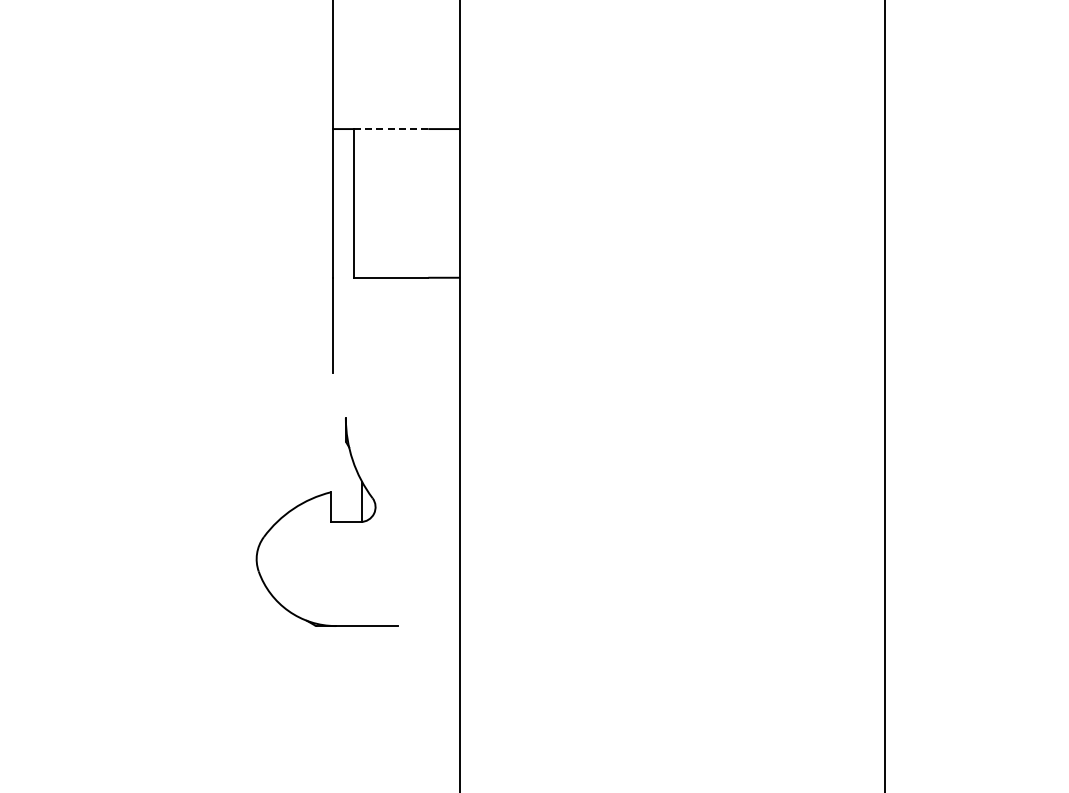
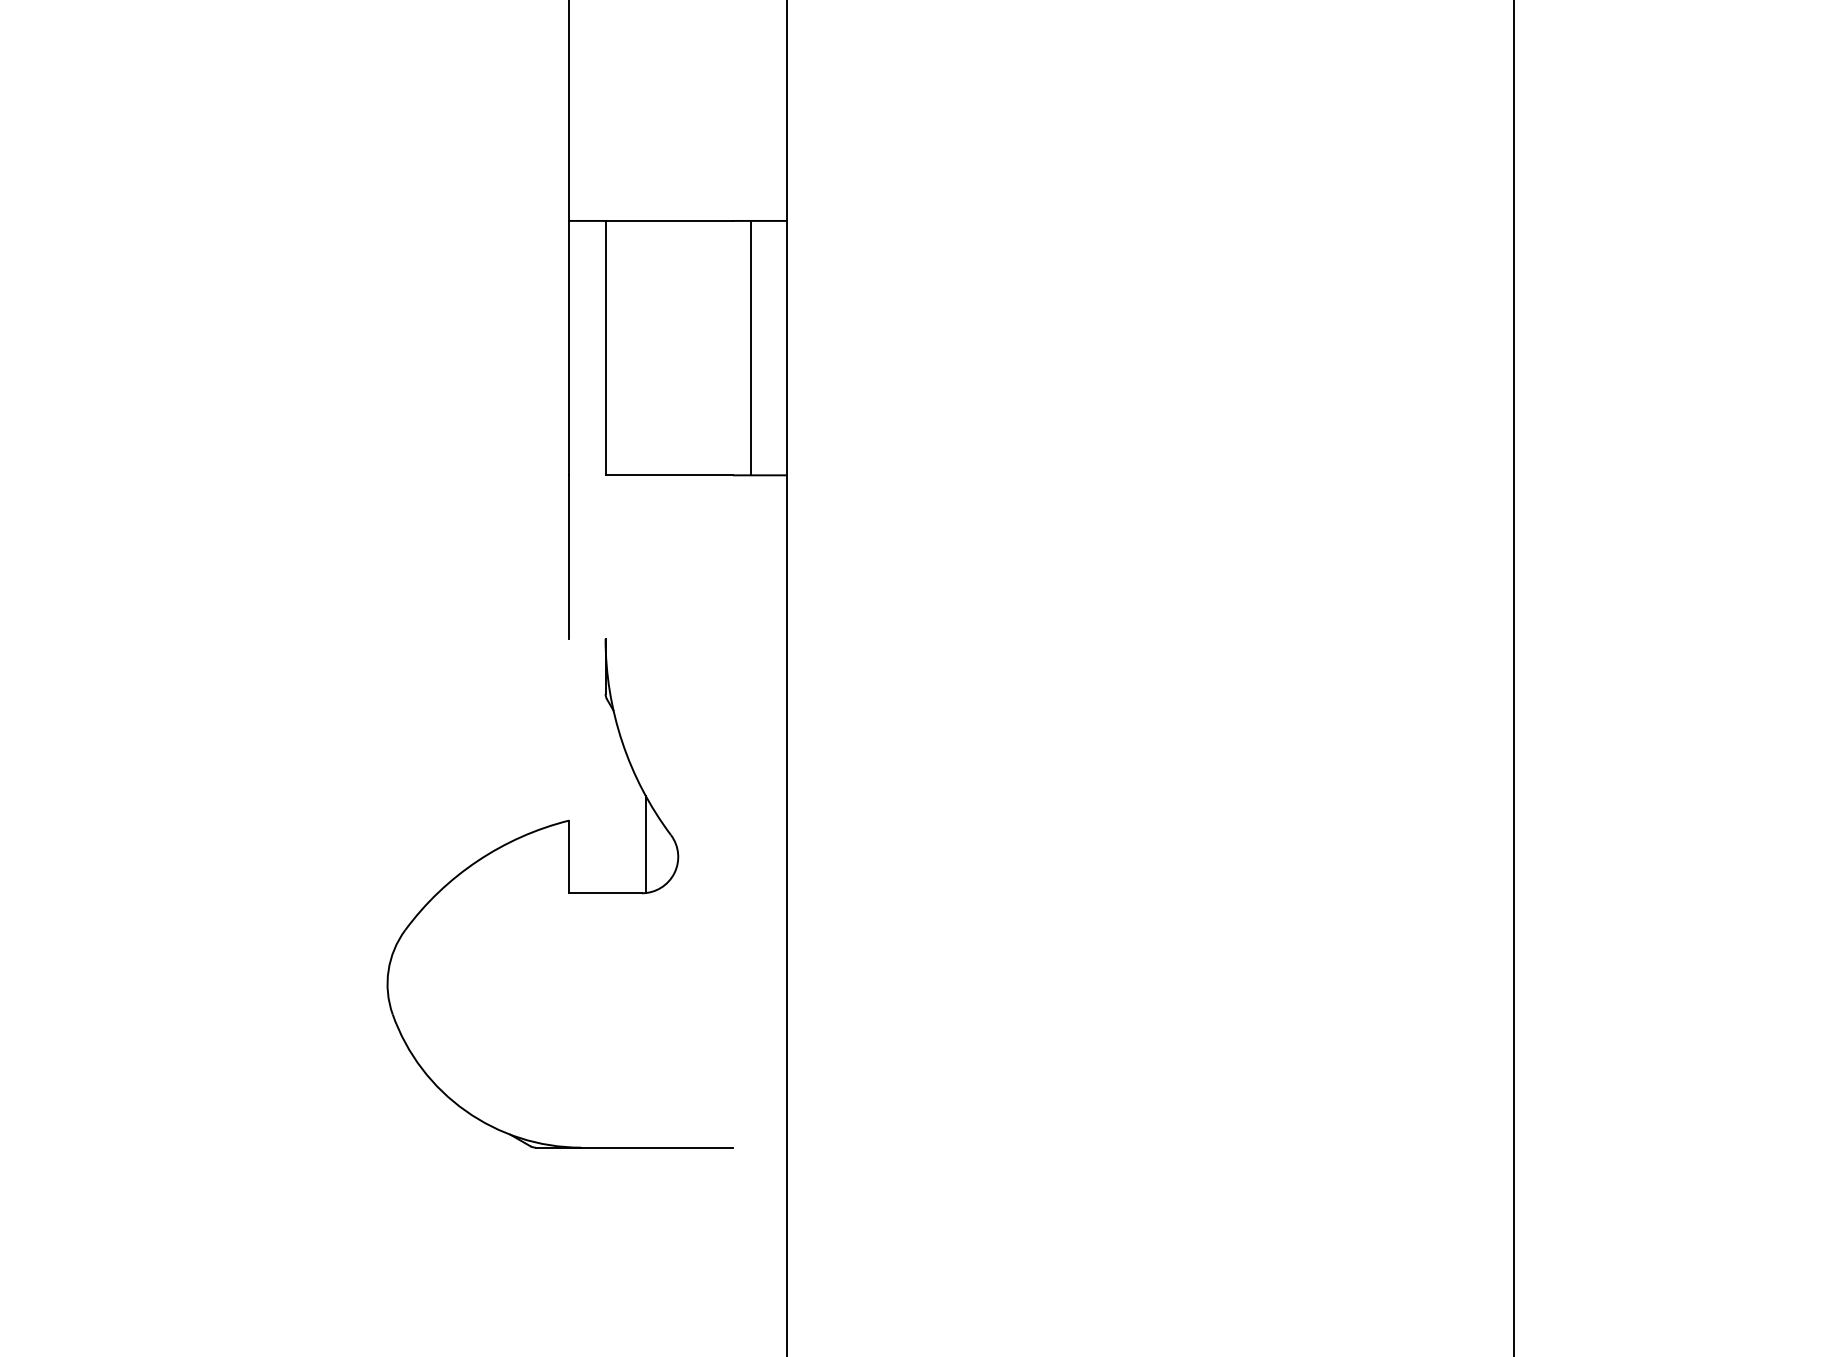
line: (391, 129) -> (669, 221), dashed -> solid
line: (438, 203) -> (750, 348), added
part: (326, 521) -> (558, 892), size x1.43

